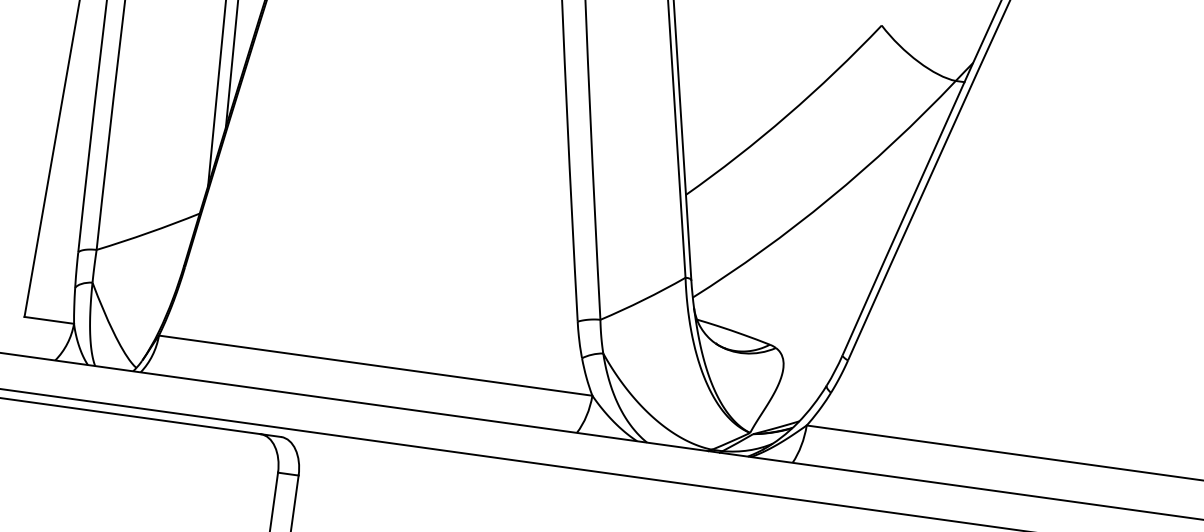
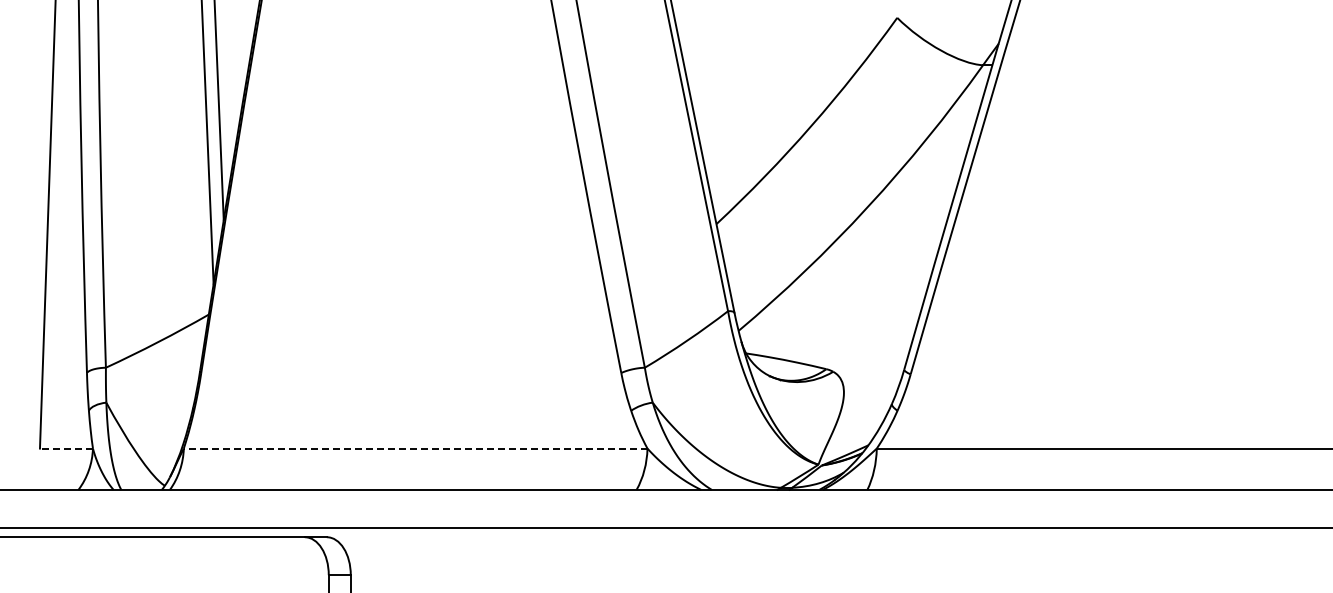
line: (48, 320) -> (65, 448), solid -> dashed
line: (375, 365) -> (415, 448), solid -> dashed

